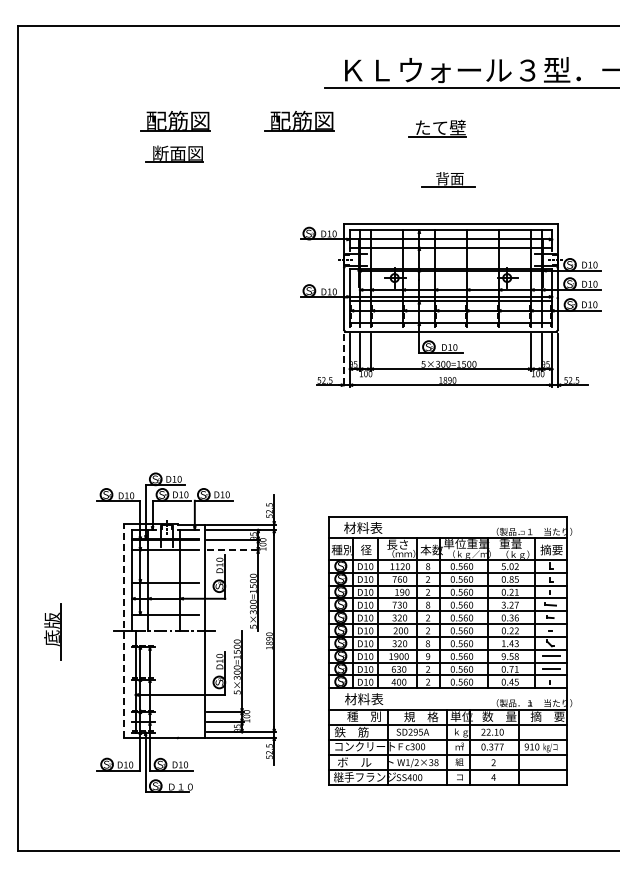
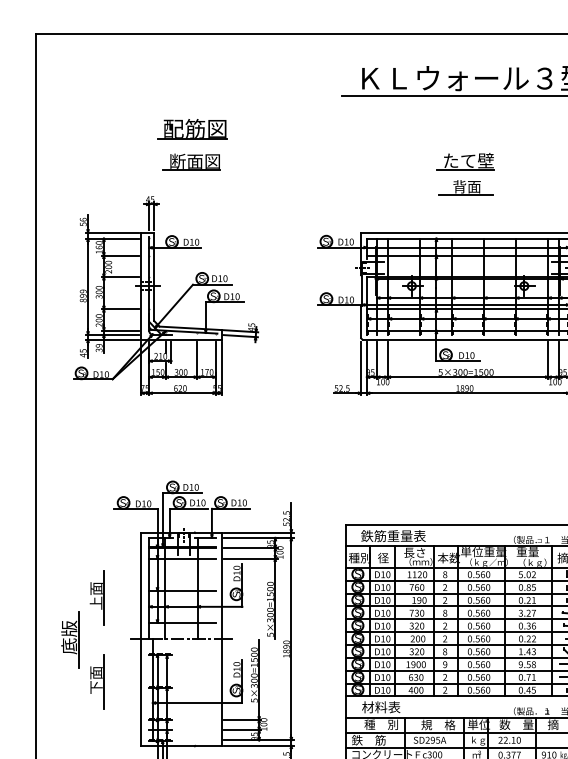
part: (299, 120) -> (316, 128), removed
part: (437, 128) -> (465, 161), moved
part: (143, 278) -> (160, 286), added
line: (344, 360) -> (361, 368), dashed -> solid
text: (376, 527) -> (393, 535), 材料表 -> 鉄筋重量表
line: (233, 550) -> (250, 558), dashed -> solid
part: (79, 589) -> (96, 597), added
line: (124, 631) -> (141, 639), dashed -> solid
part: (80, 673) -> (97, 681), added

